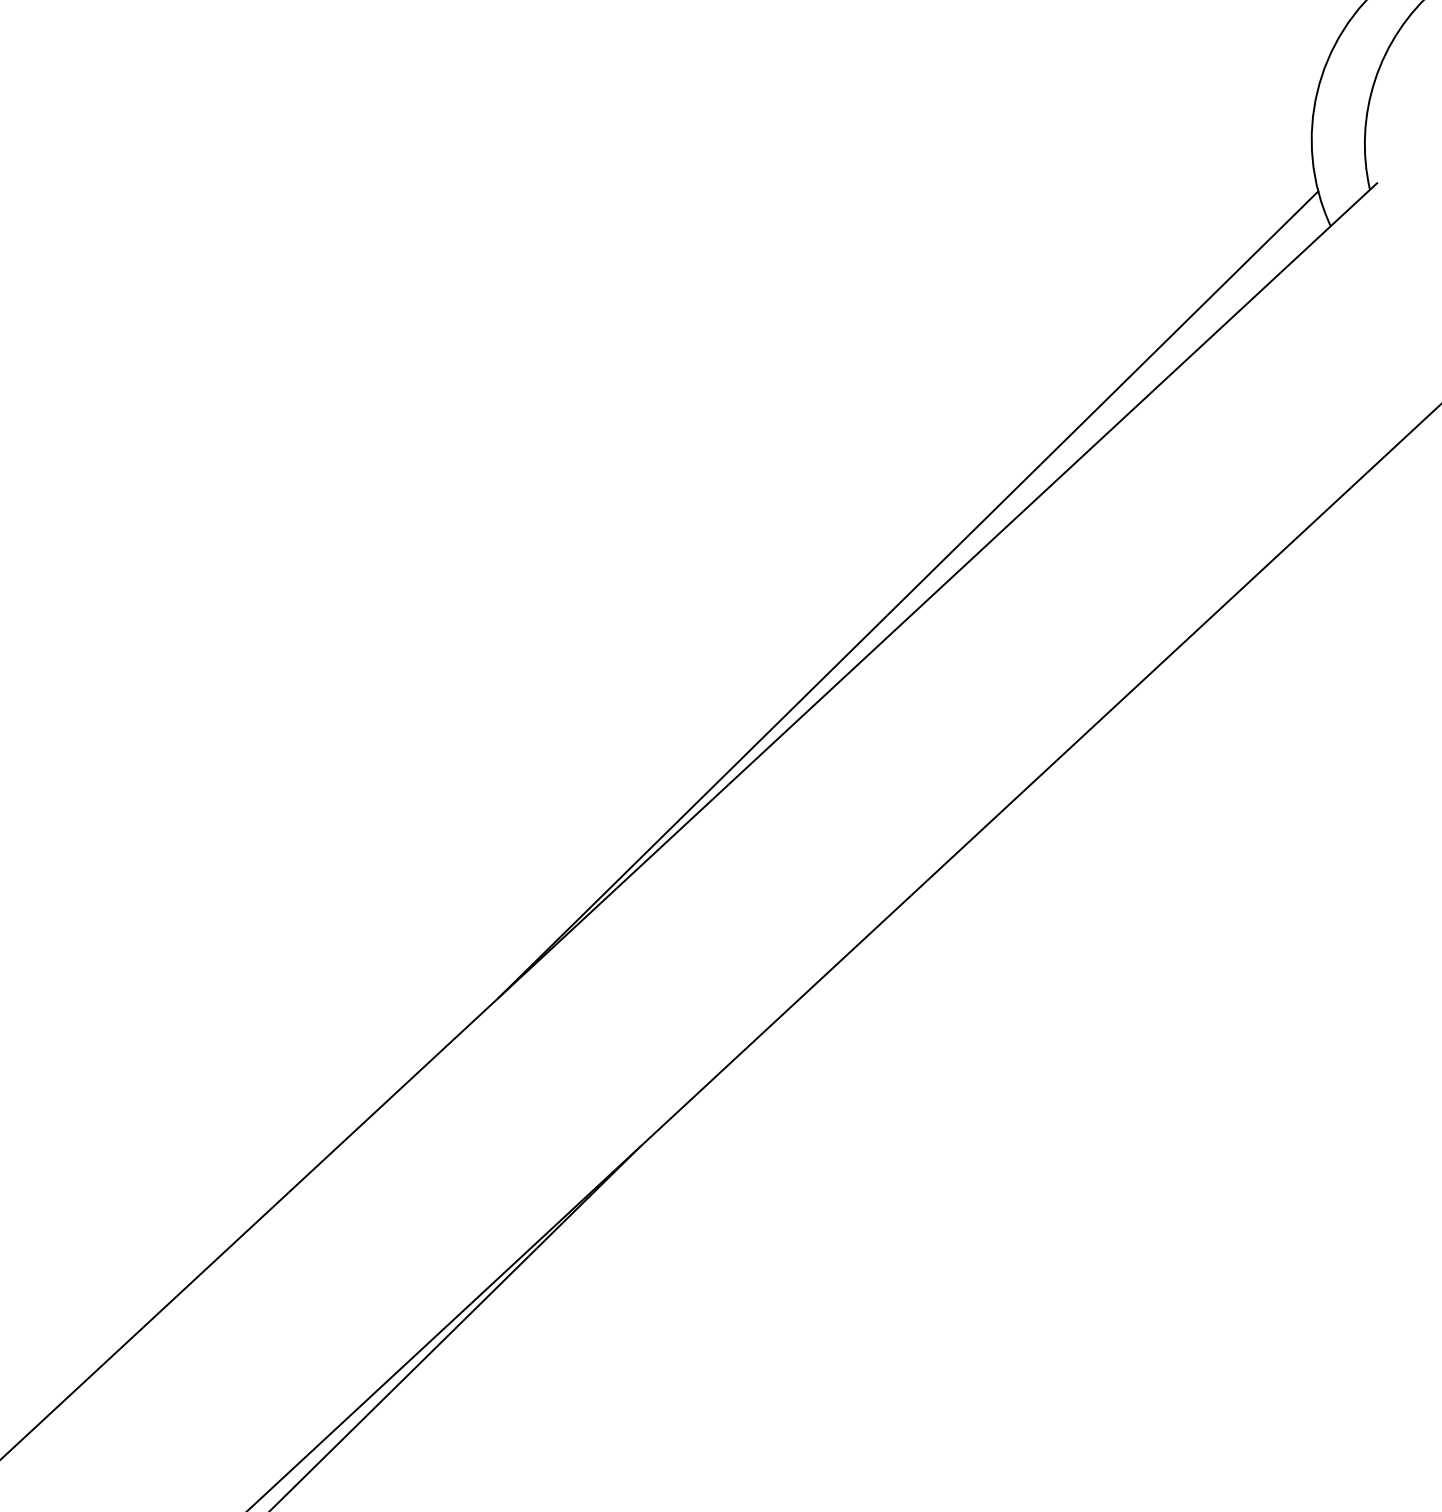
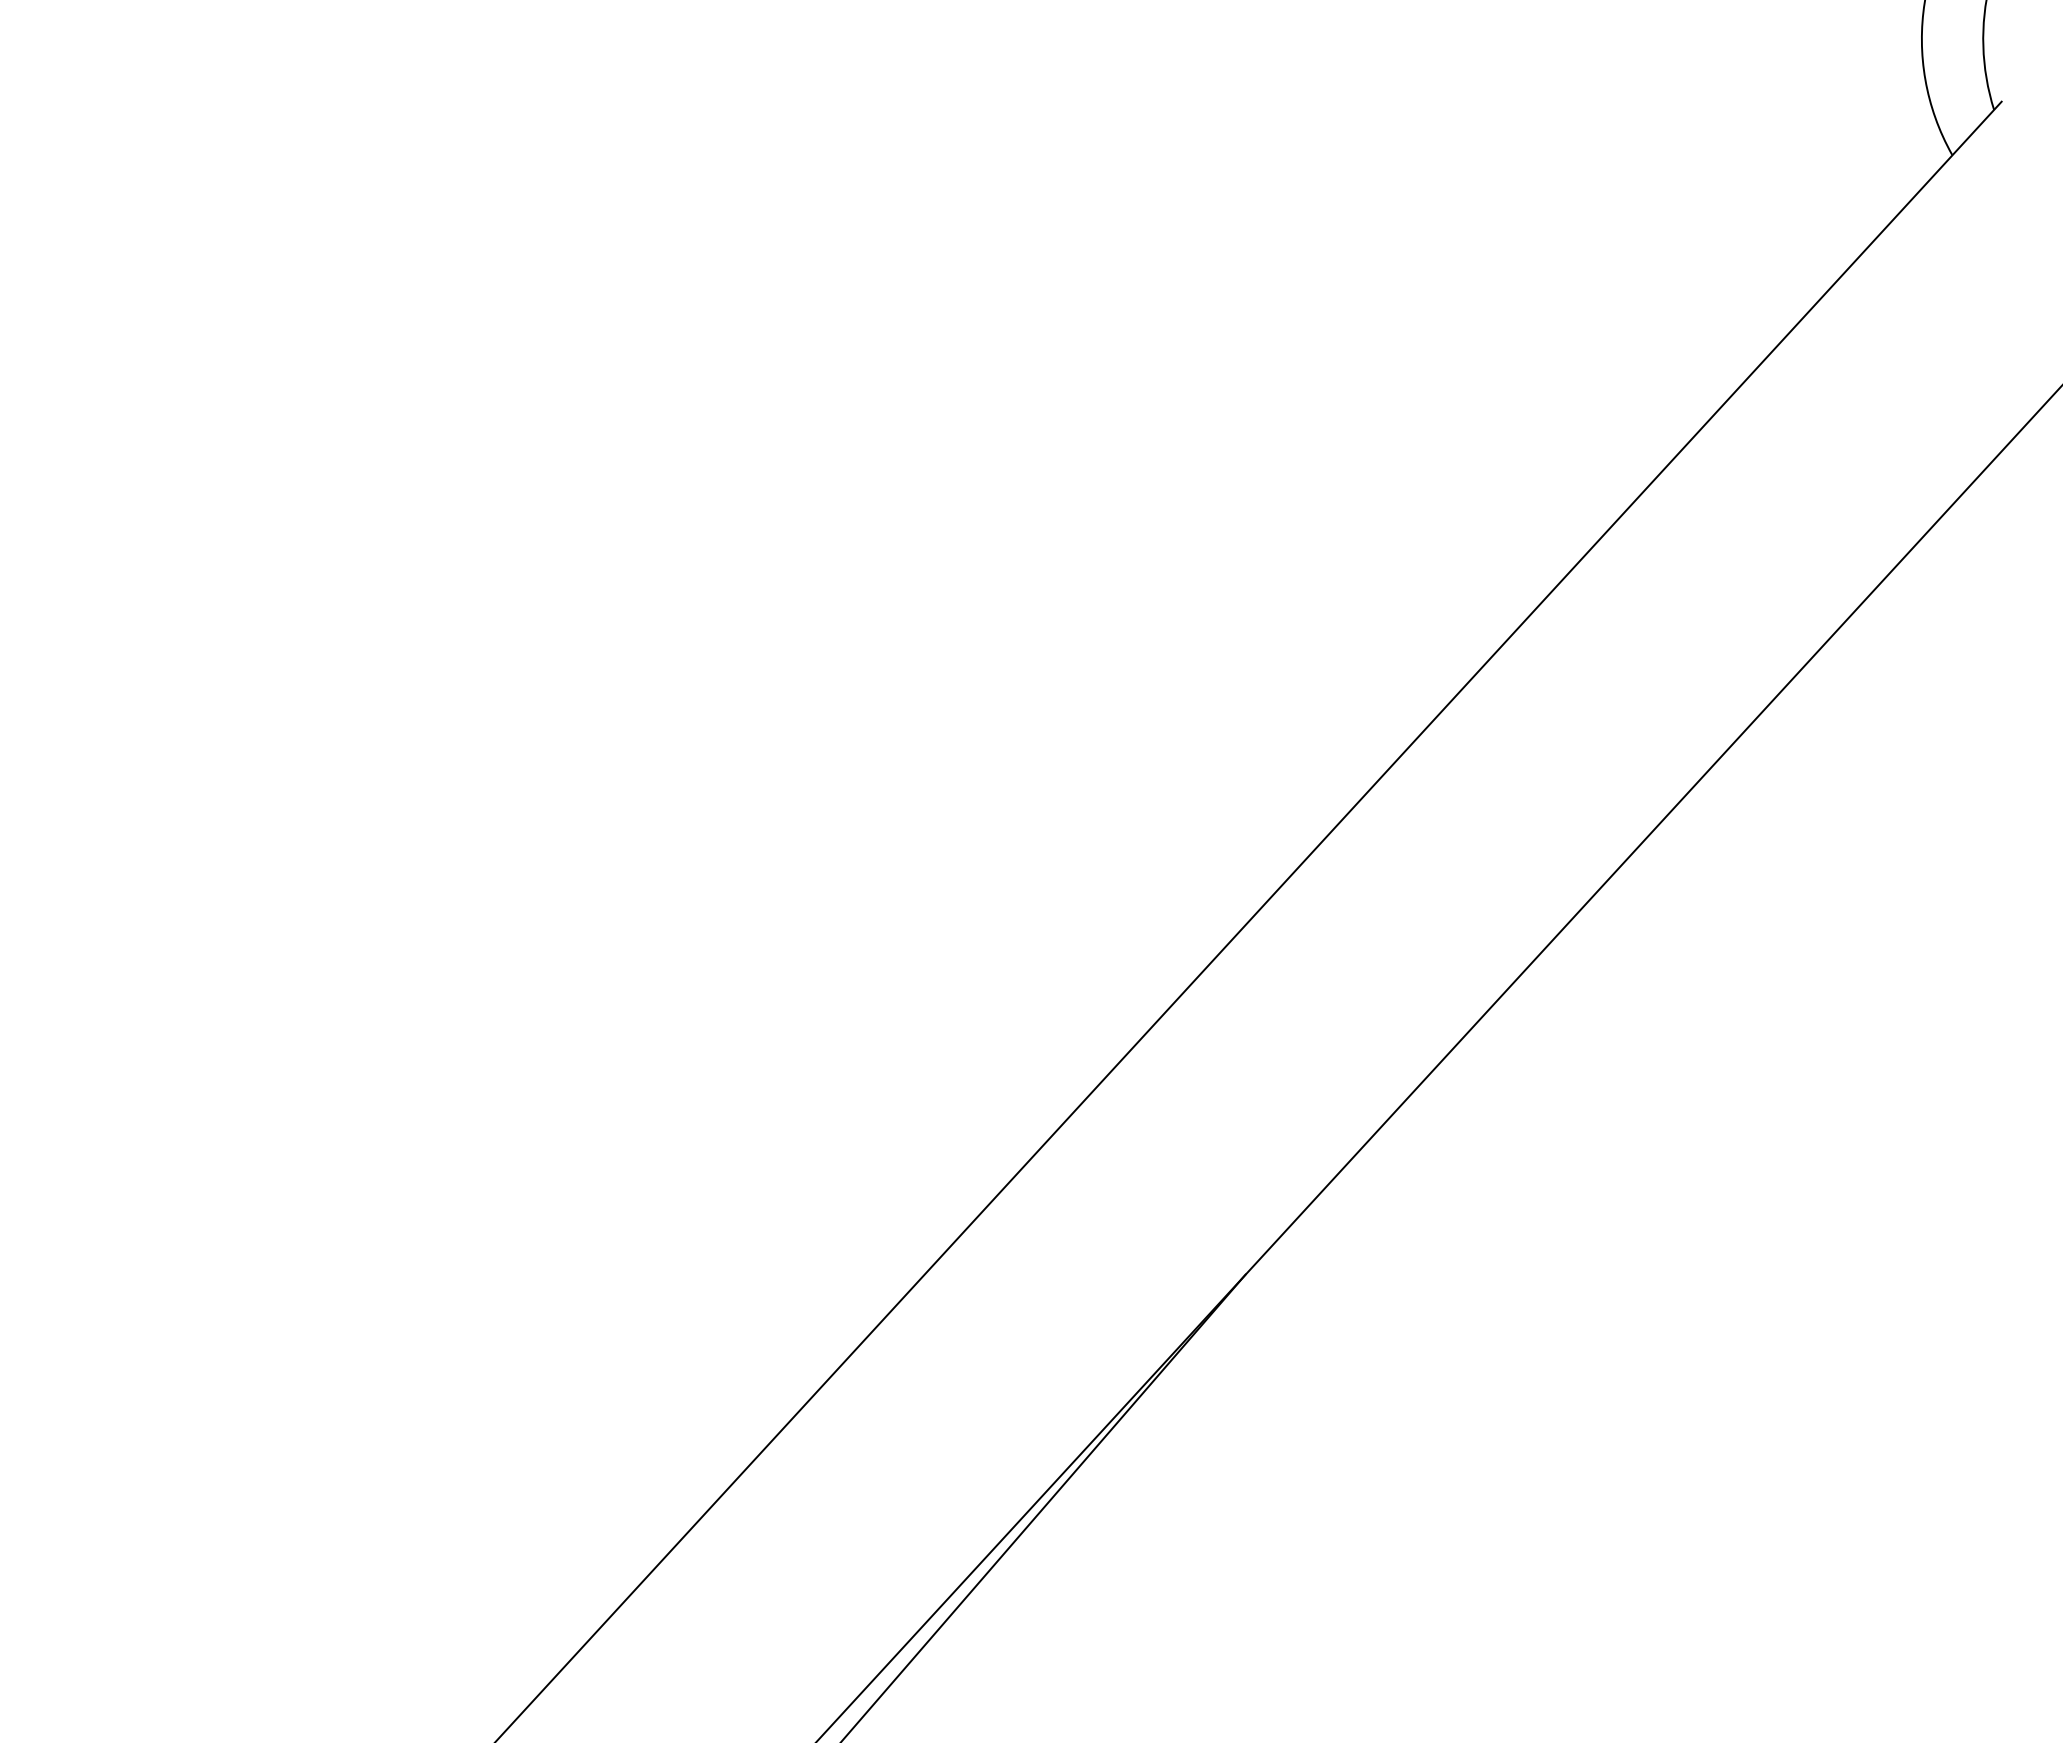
line: (908, 594) -> (1501, 616), removed

